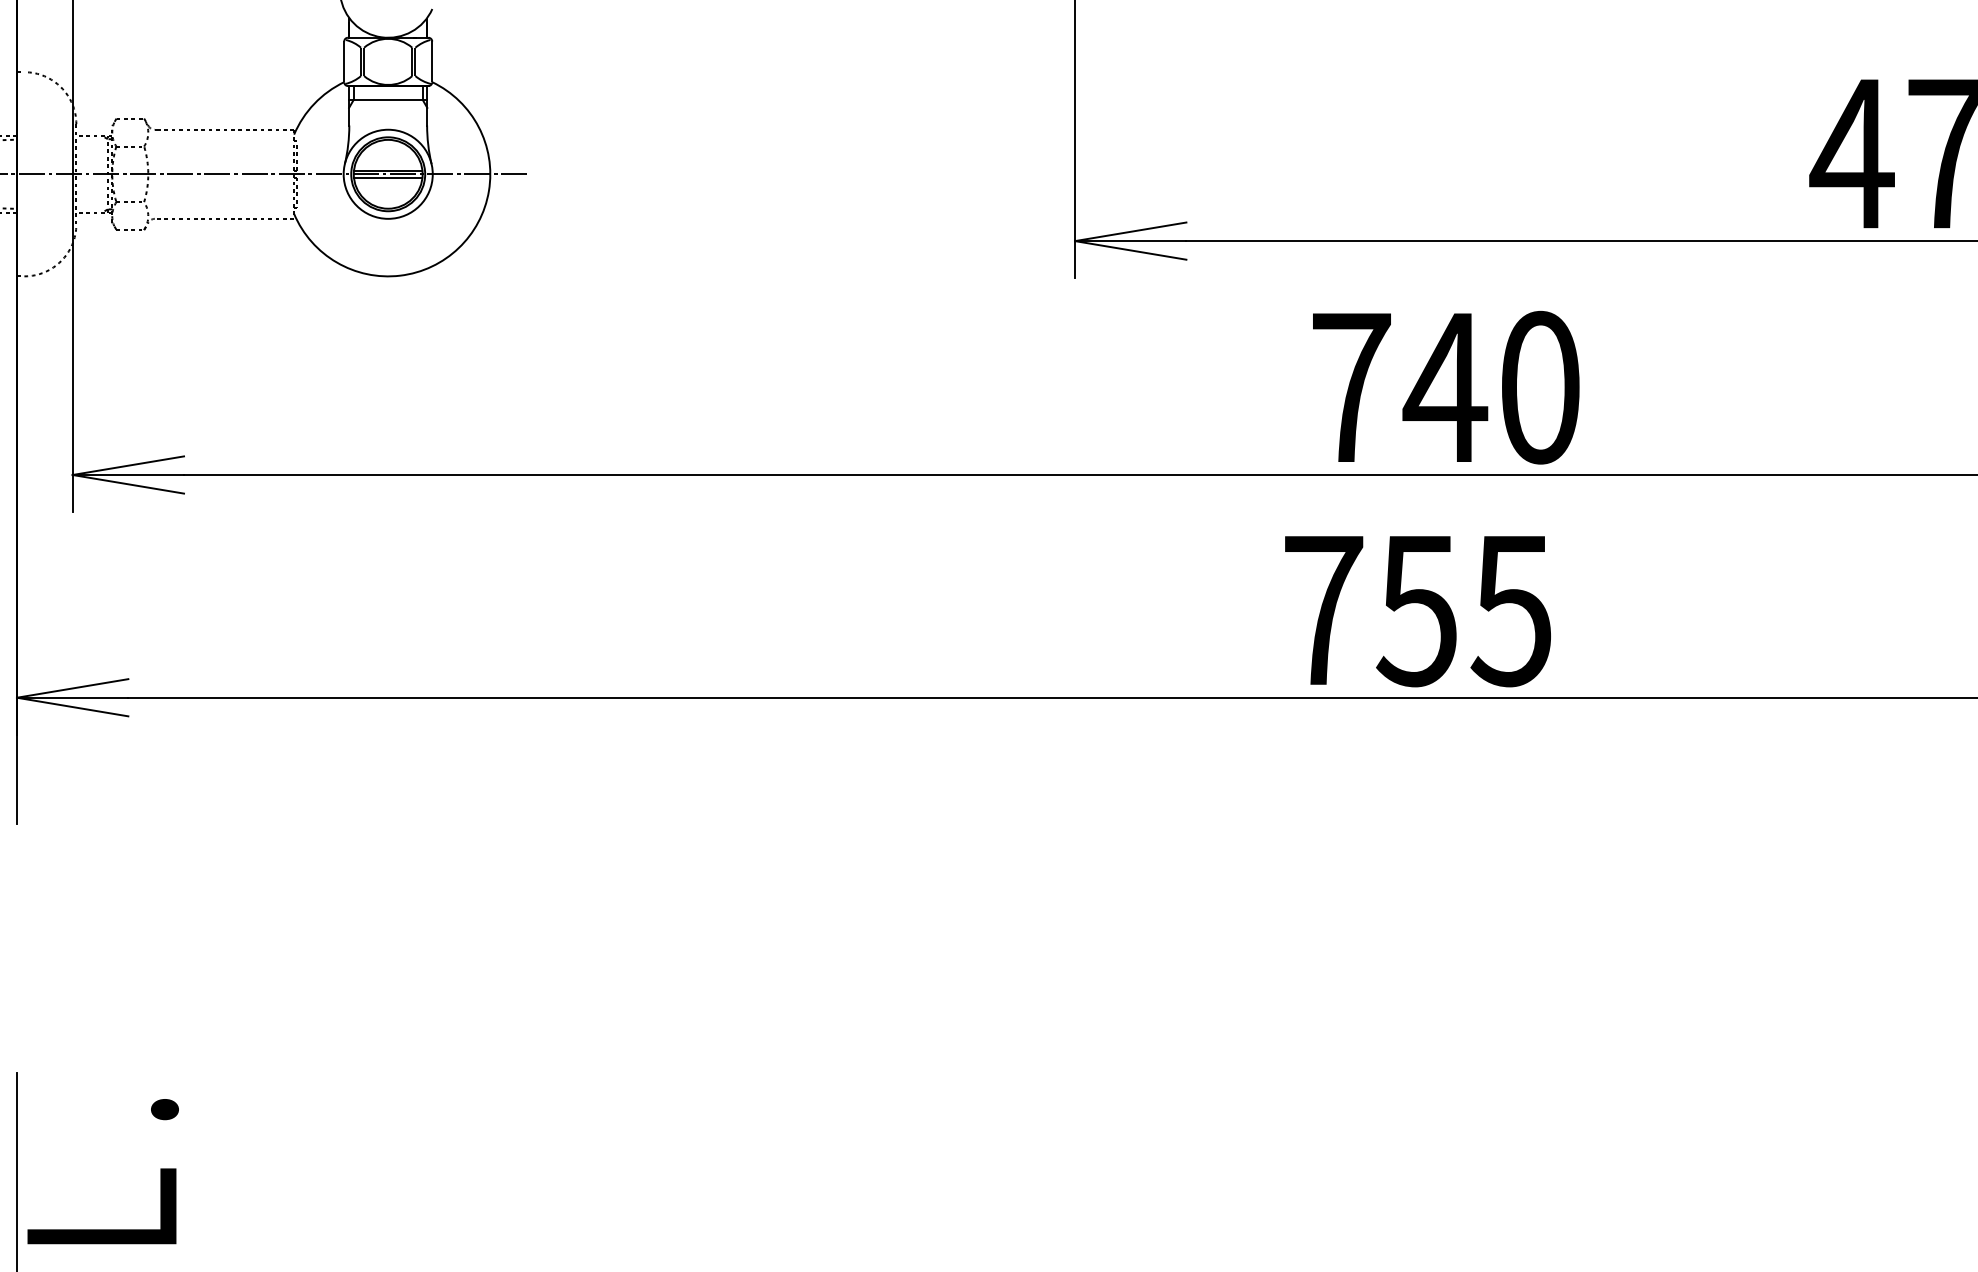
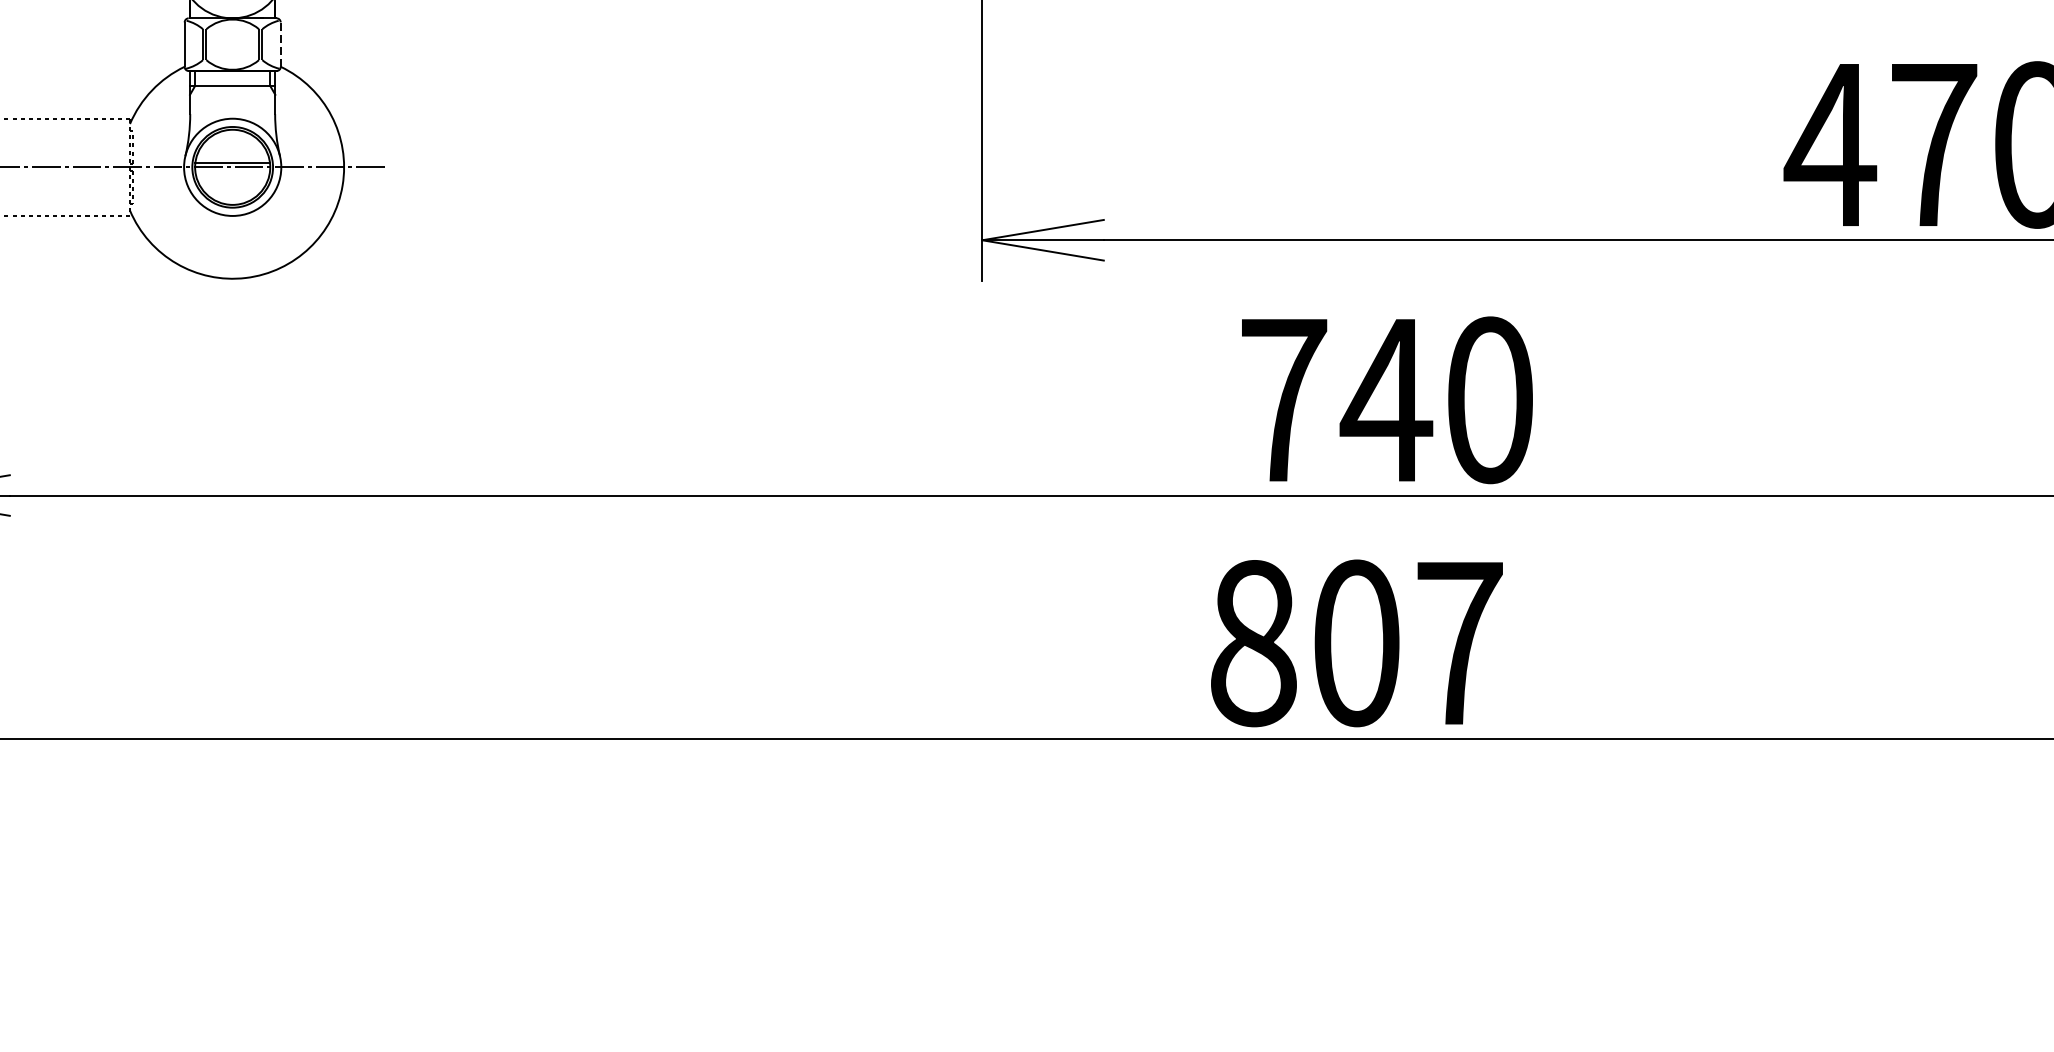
line: (432, 61) -> (281, 44), solid -> dashed
line: (388, 178) -> (232, 171), removed
text: (1418, 610) -> (1357, 643), 755 -> 807

